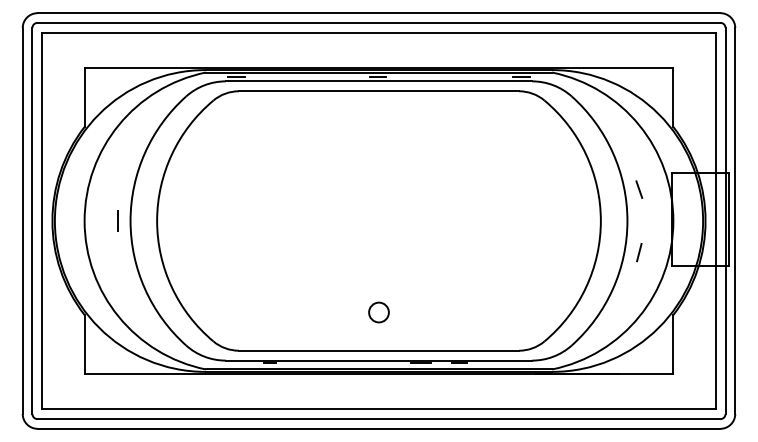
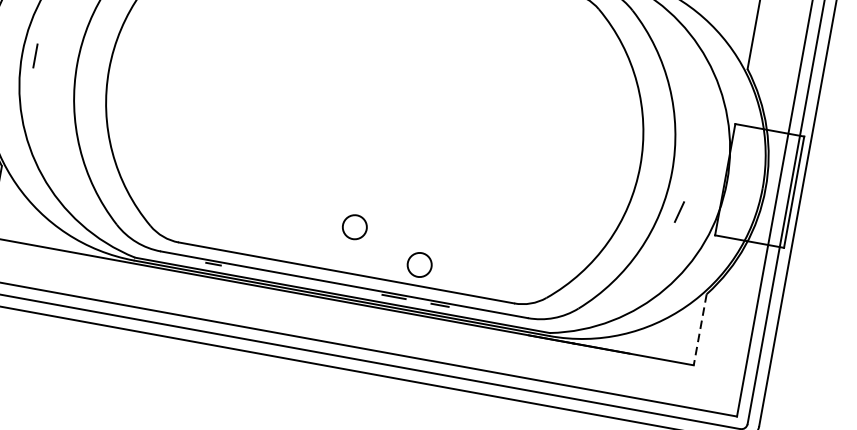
line: (639, 189) -> (693, 136), removed
line: (117, 220) -> (35, 55), moved
circle: (436, 333) -> (419, 264), added
line: (673, 344) -> (700, 329), solid -> dashed

